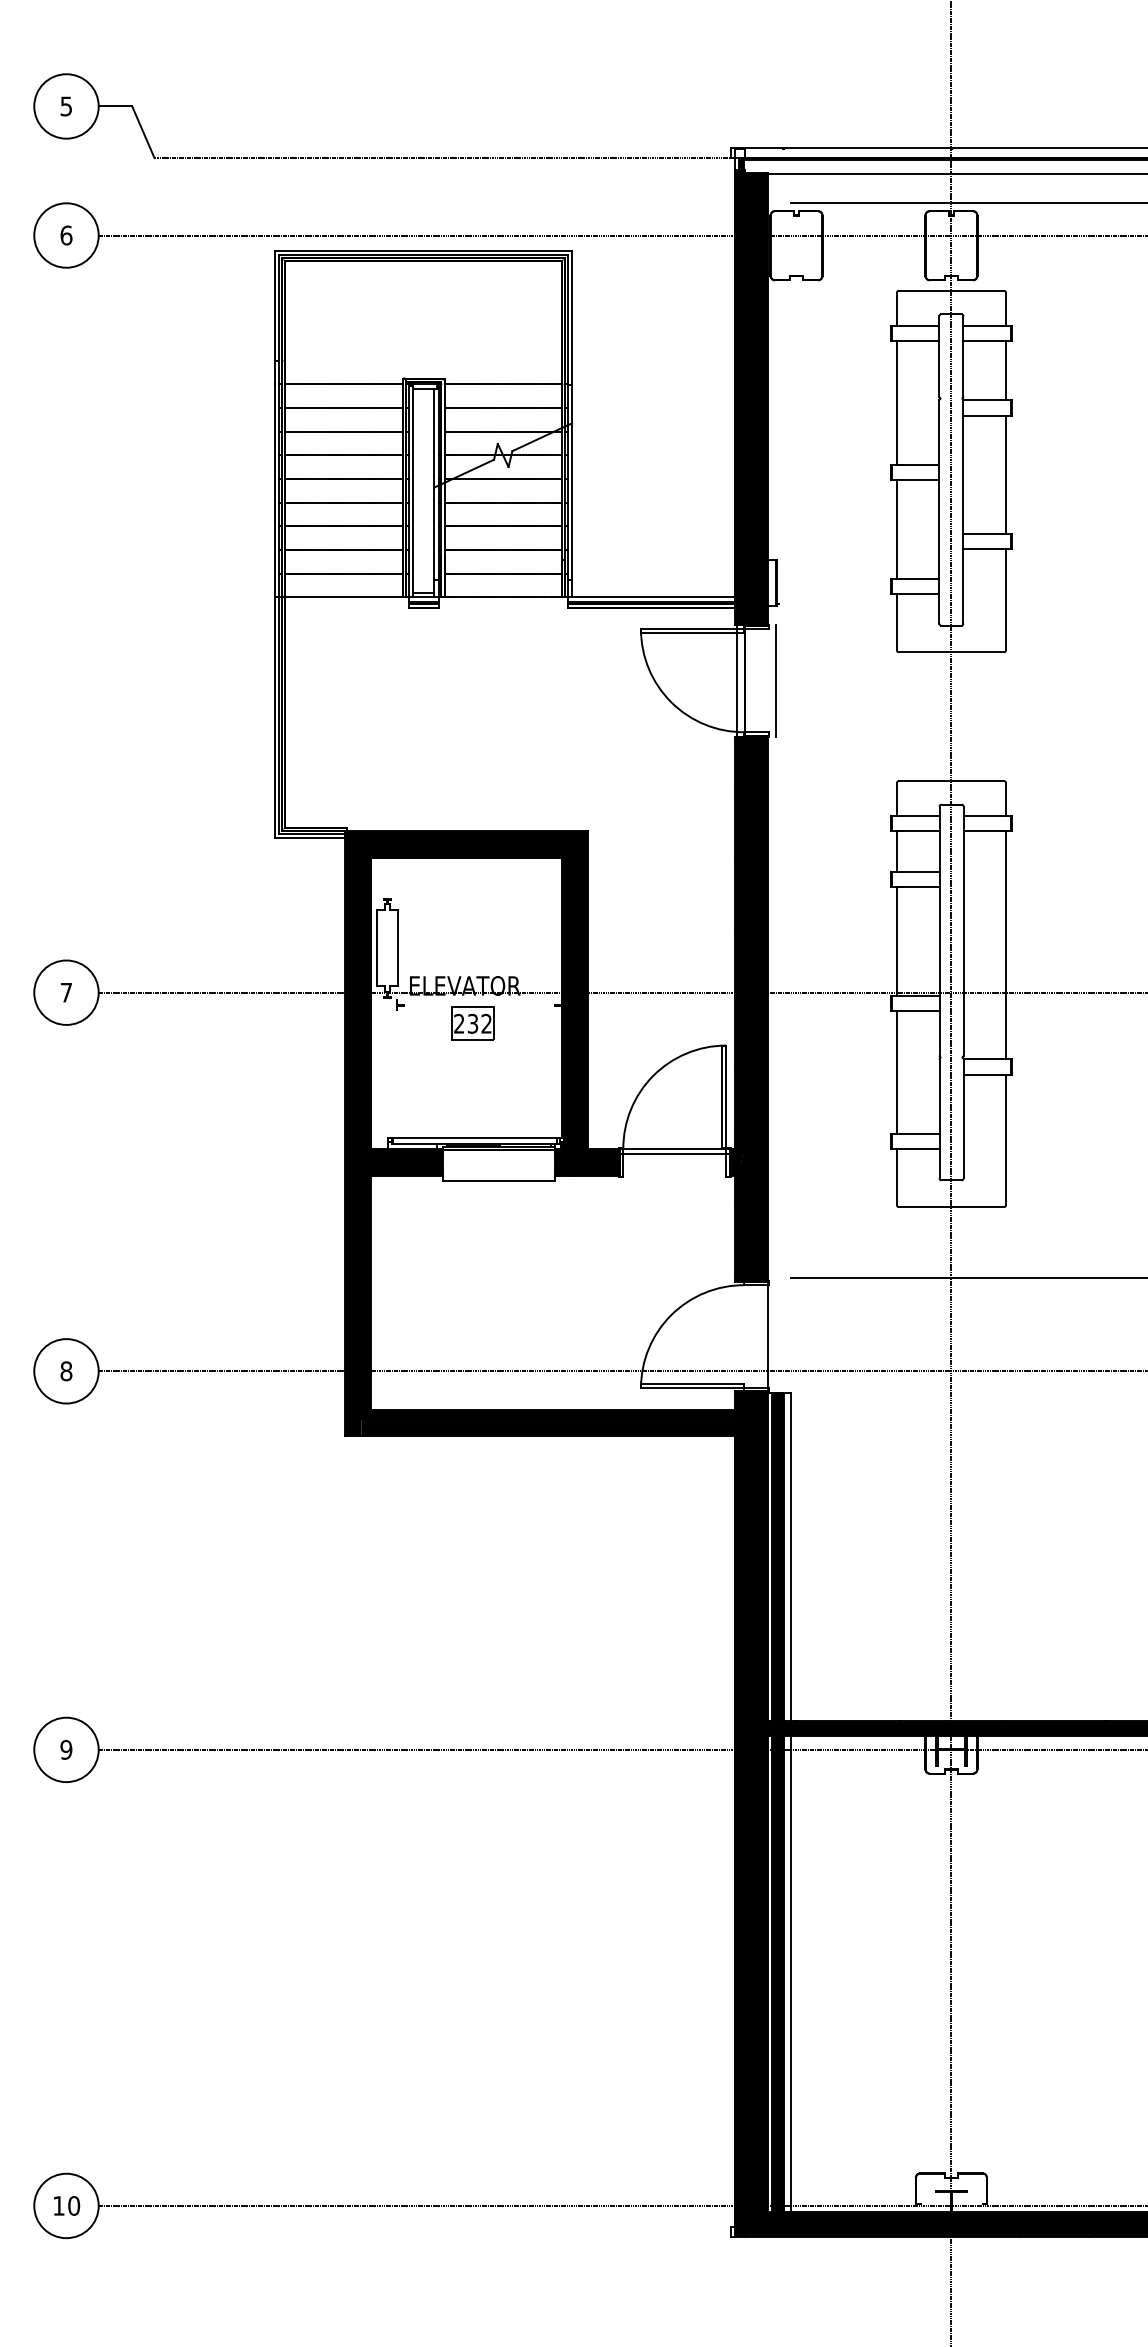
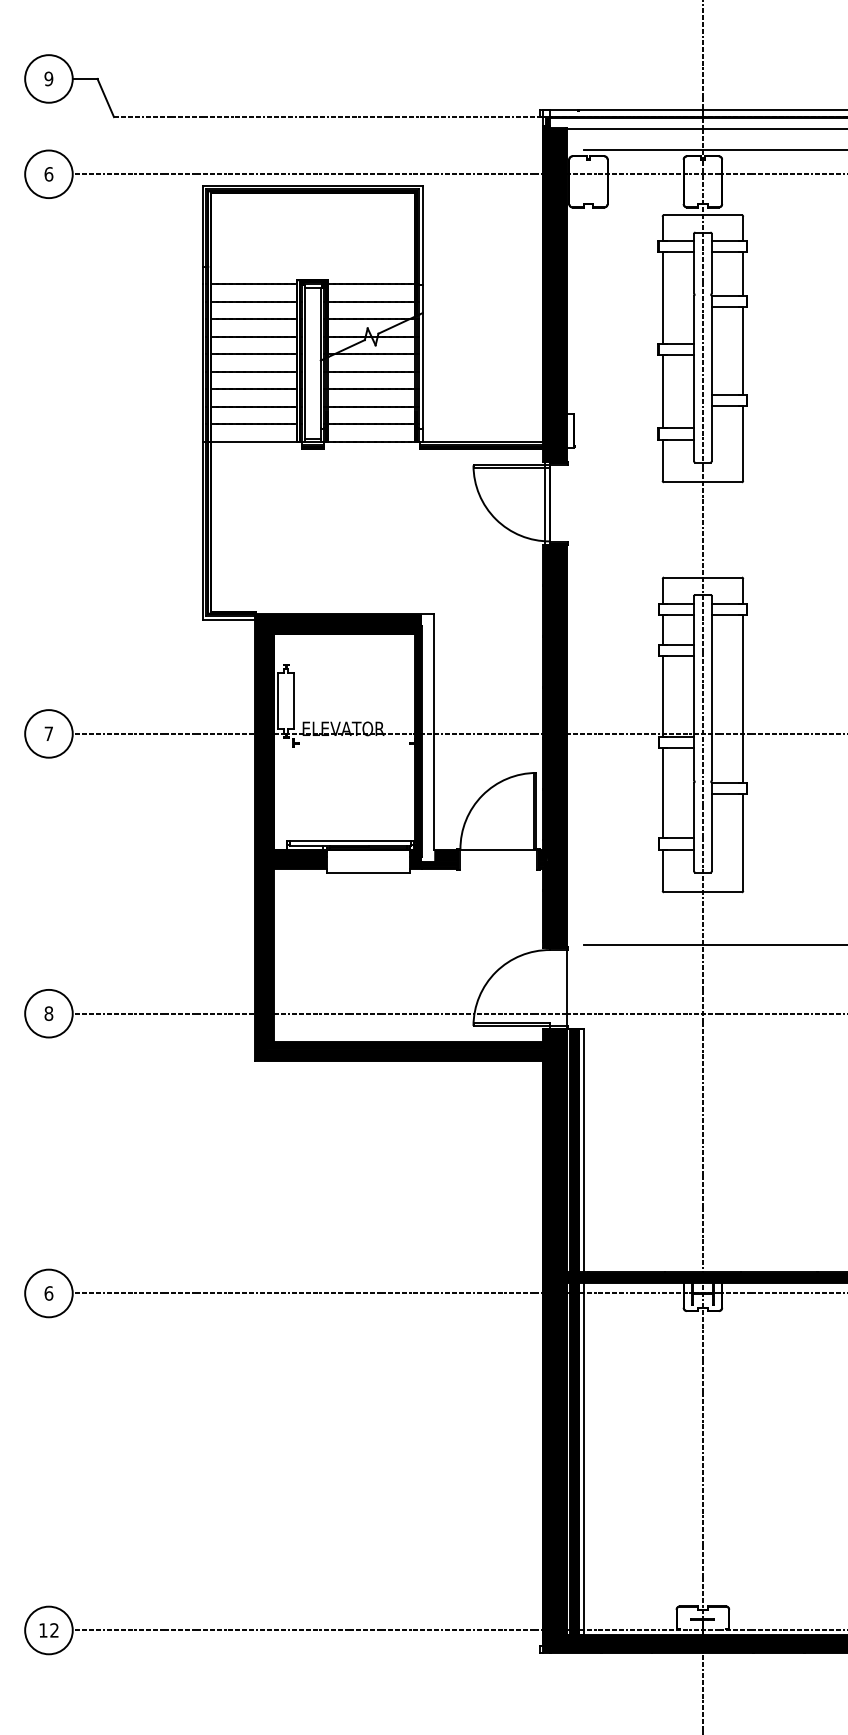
text: (66, 106) -> (48, 78), 5 -> 9
line: (776, 680) -> (573, 503), removed
fill: (579, 997) -> (428, 737), removed
part: (472, 1023) -> (348, 756), removed
line: (674, 1153) -> (498, 852), removed
text: (66, 1749) -> (48, 1293), 9 -> 6
text: (74, 2205) -> (54, 1630), 10 -> 12

